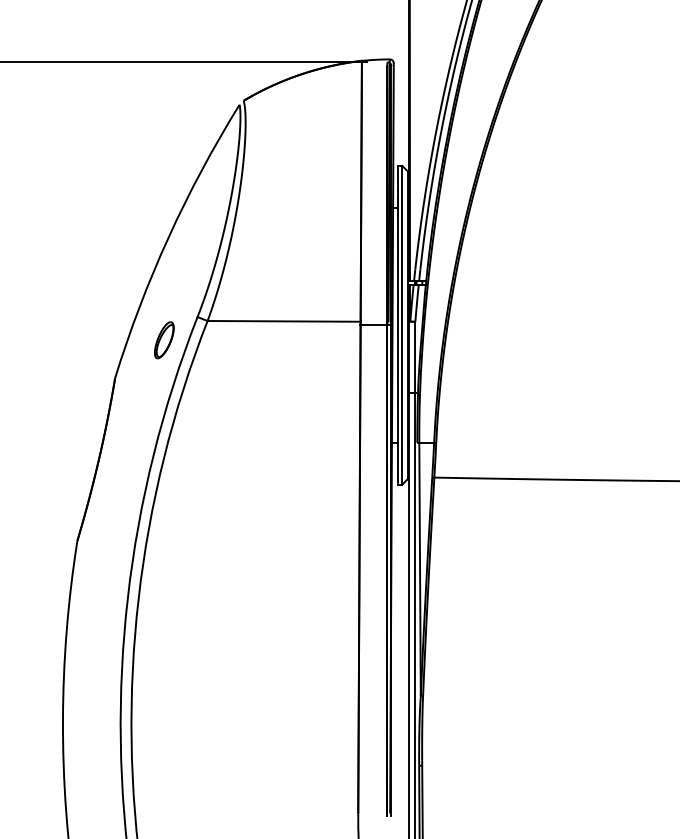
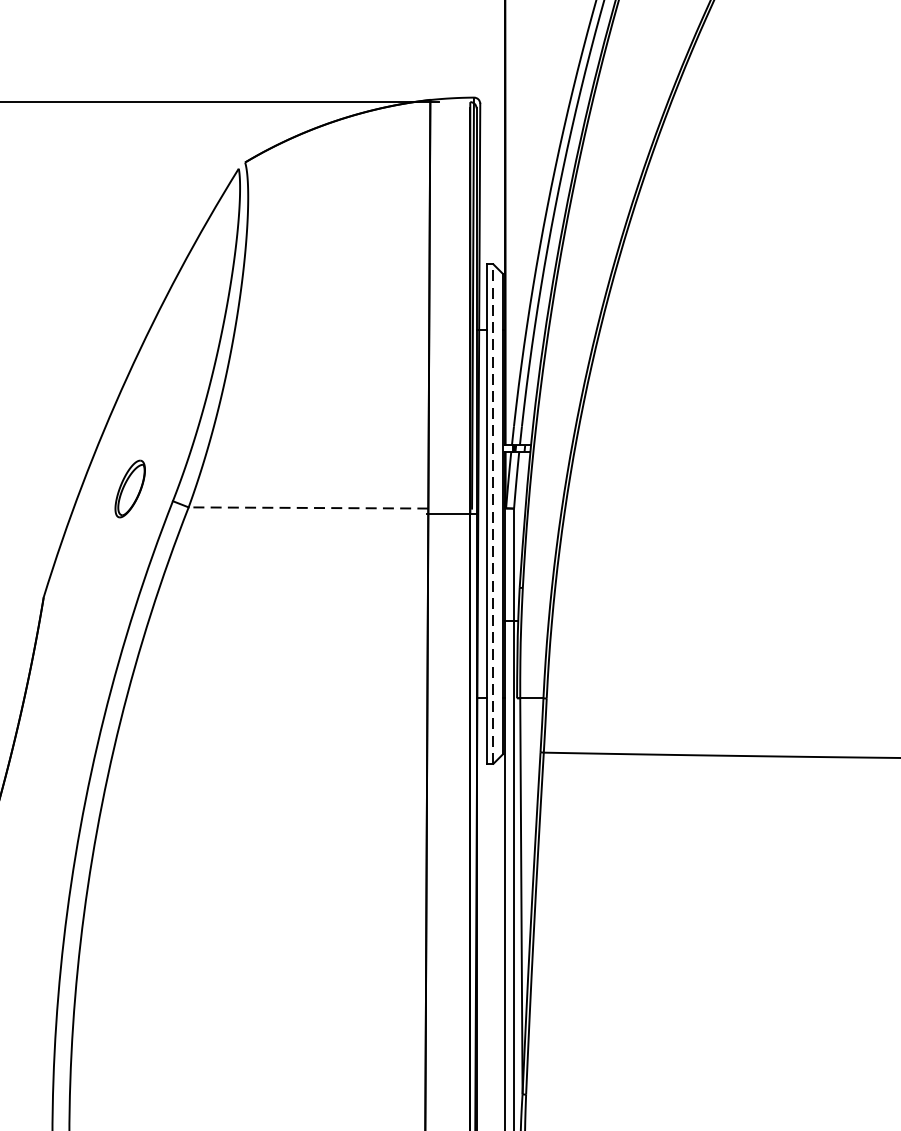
line: (284, 321) -> (309, 508), solid -> dashed
line: (402, 324) -> (493, 512), solid -> dashed
part: (164, 340) -> (130, 489), moved

